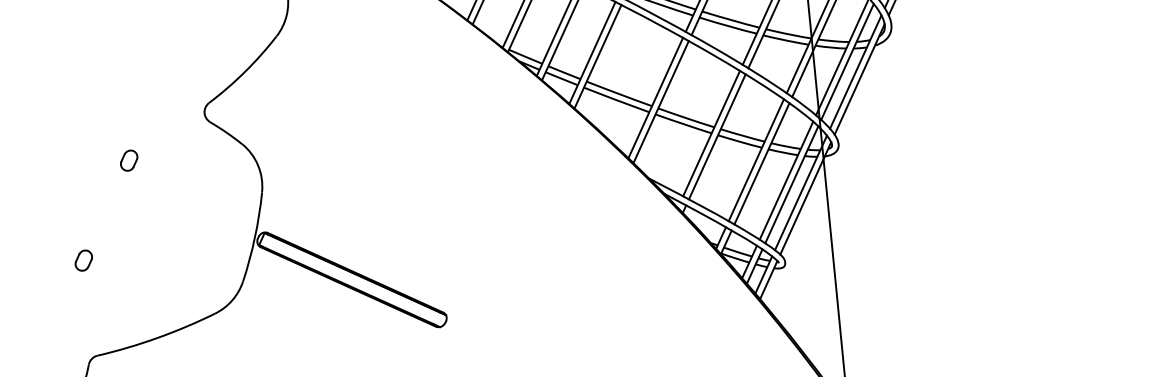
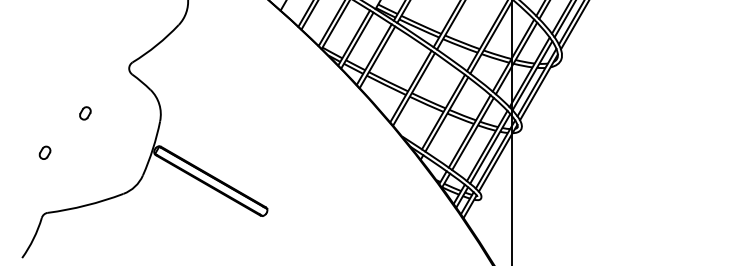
part: (129, 160) -> (85, 113), moved

